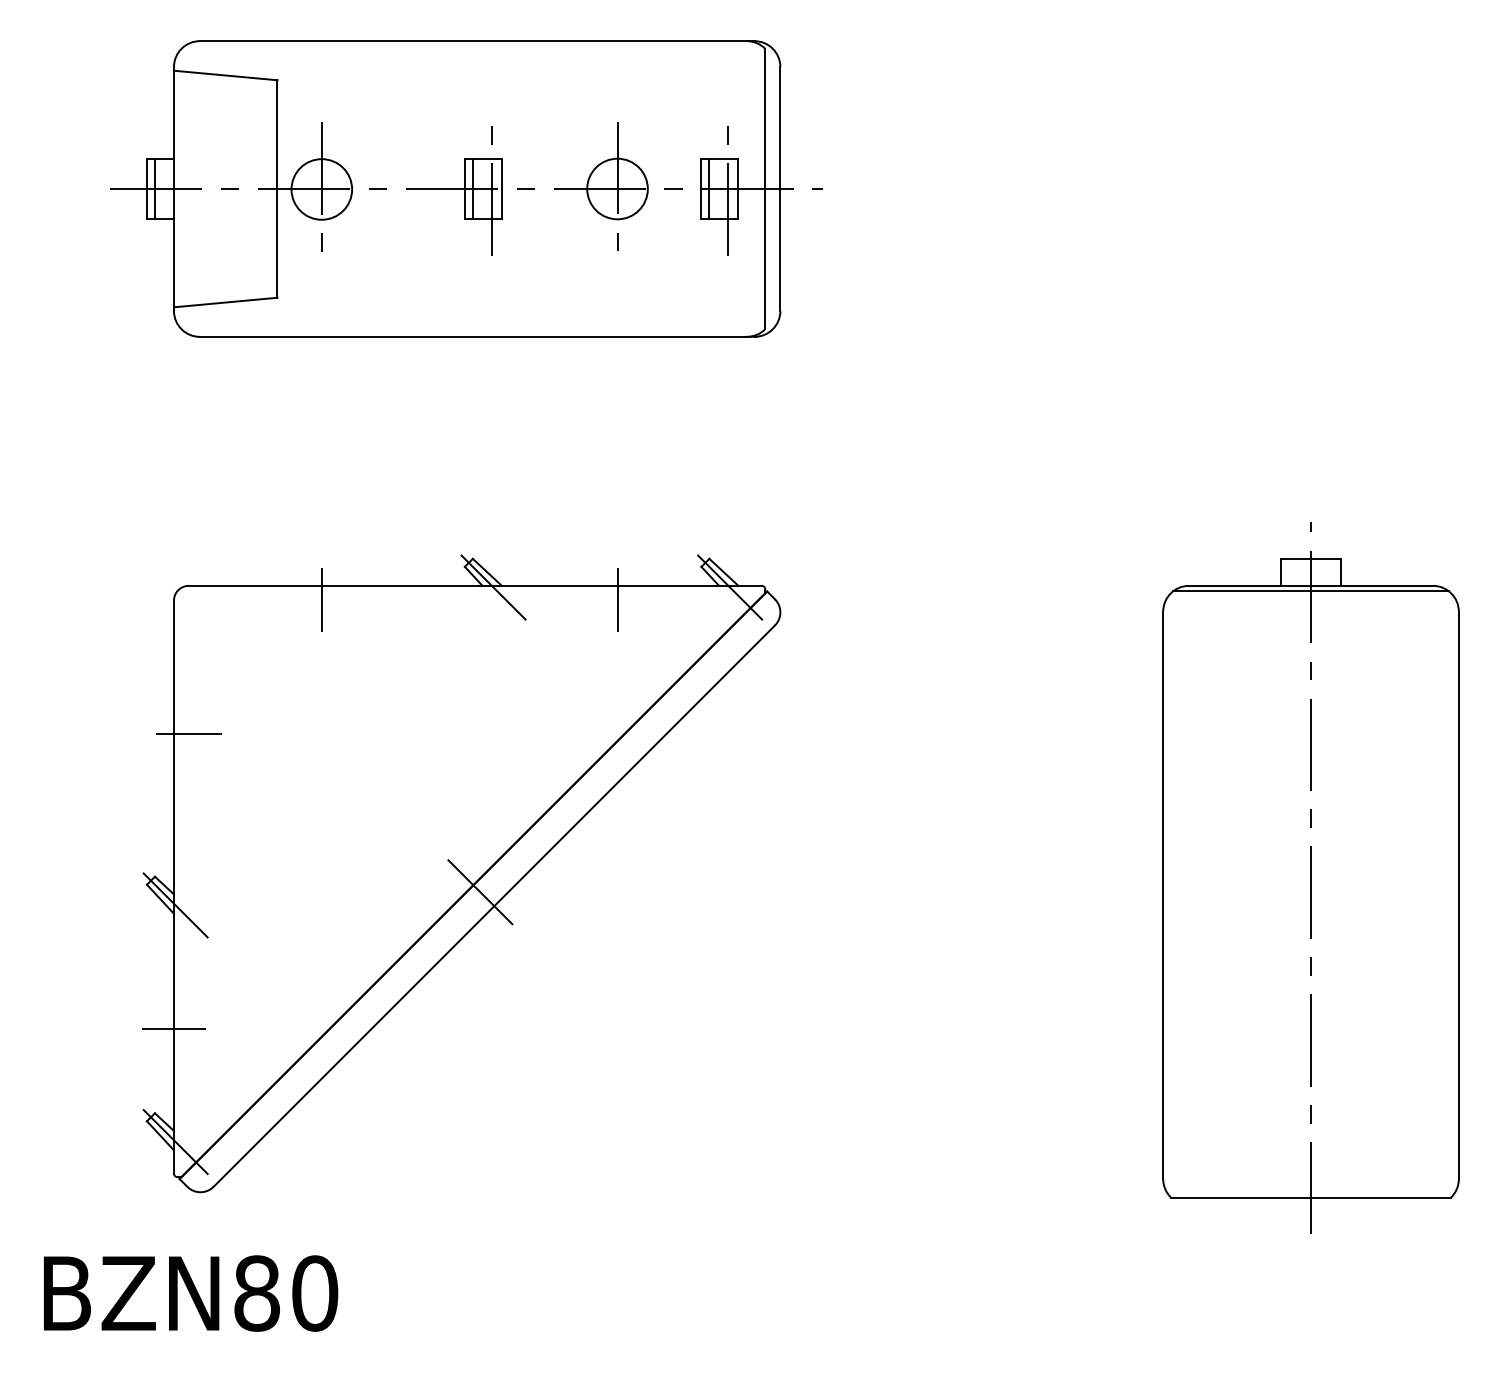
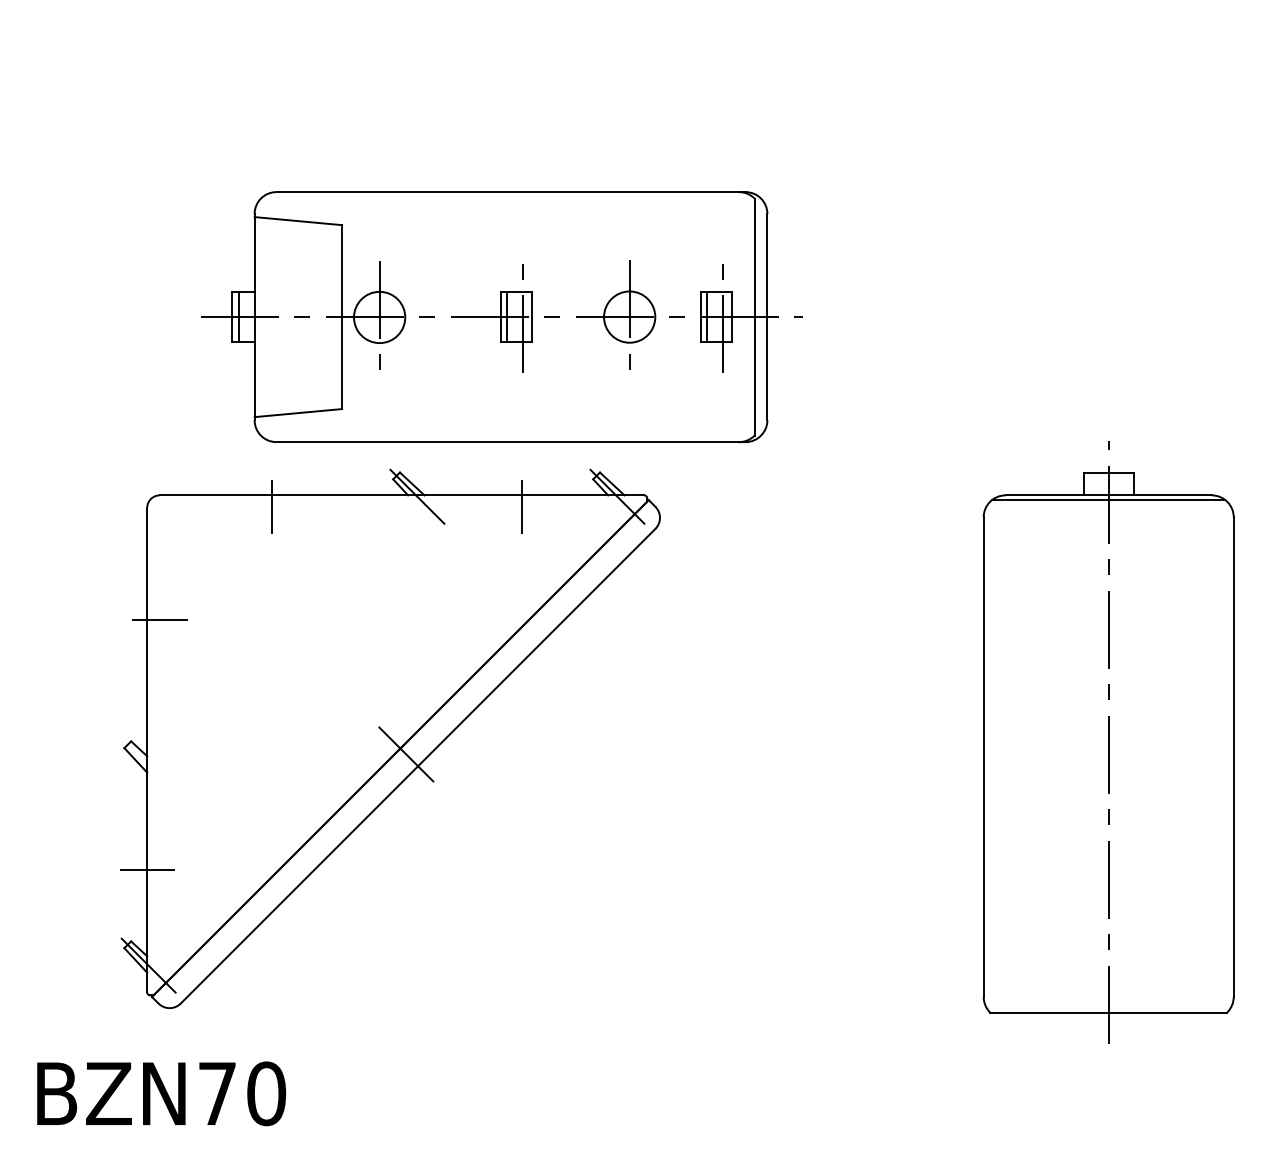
part: (466, 188) -> (501, 316), moved
line: (171, 901) -> (145, 762), removed
text: (256, 1293) -> (217, 1093), BZN80 -> BZN70

